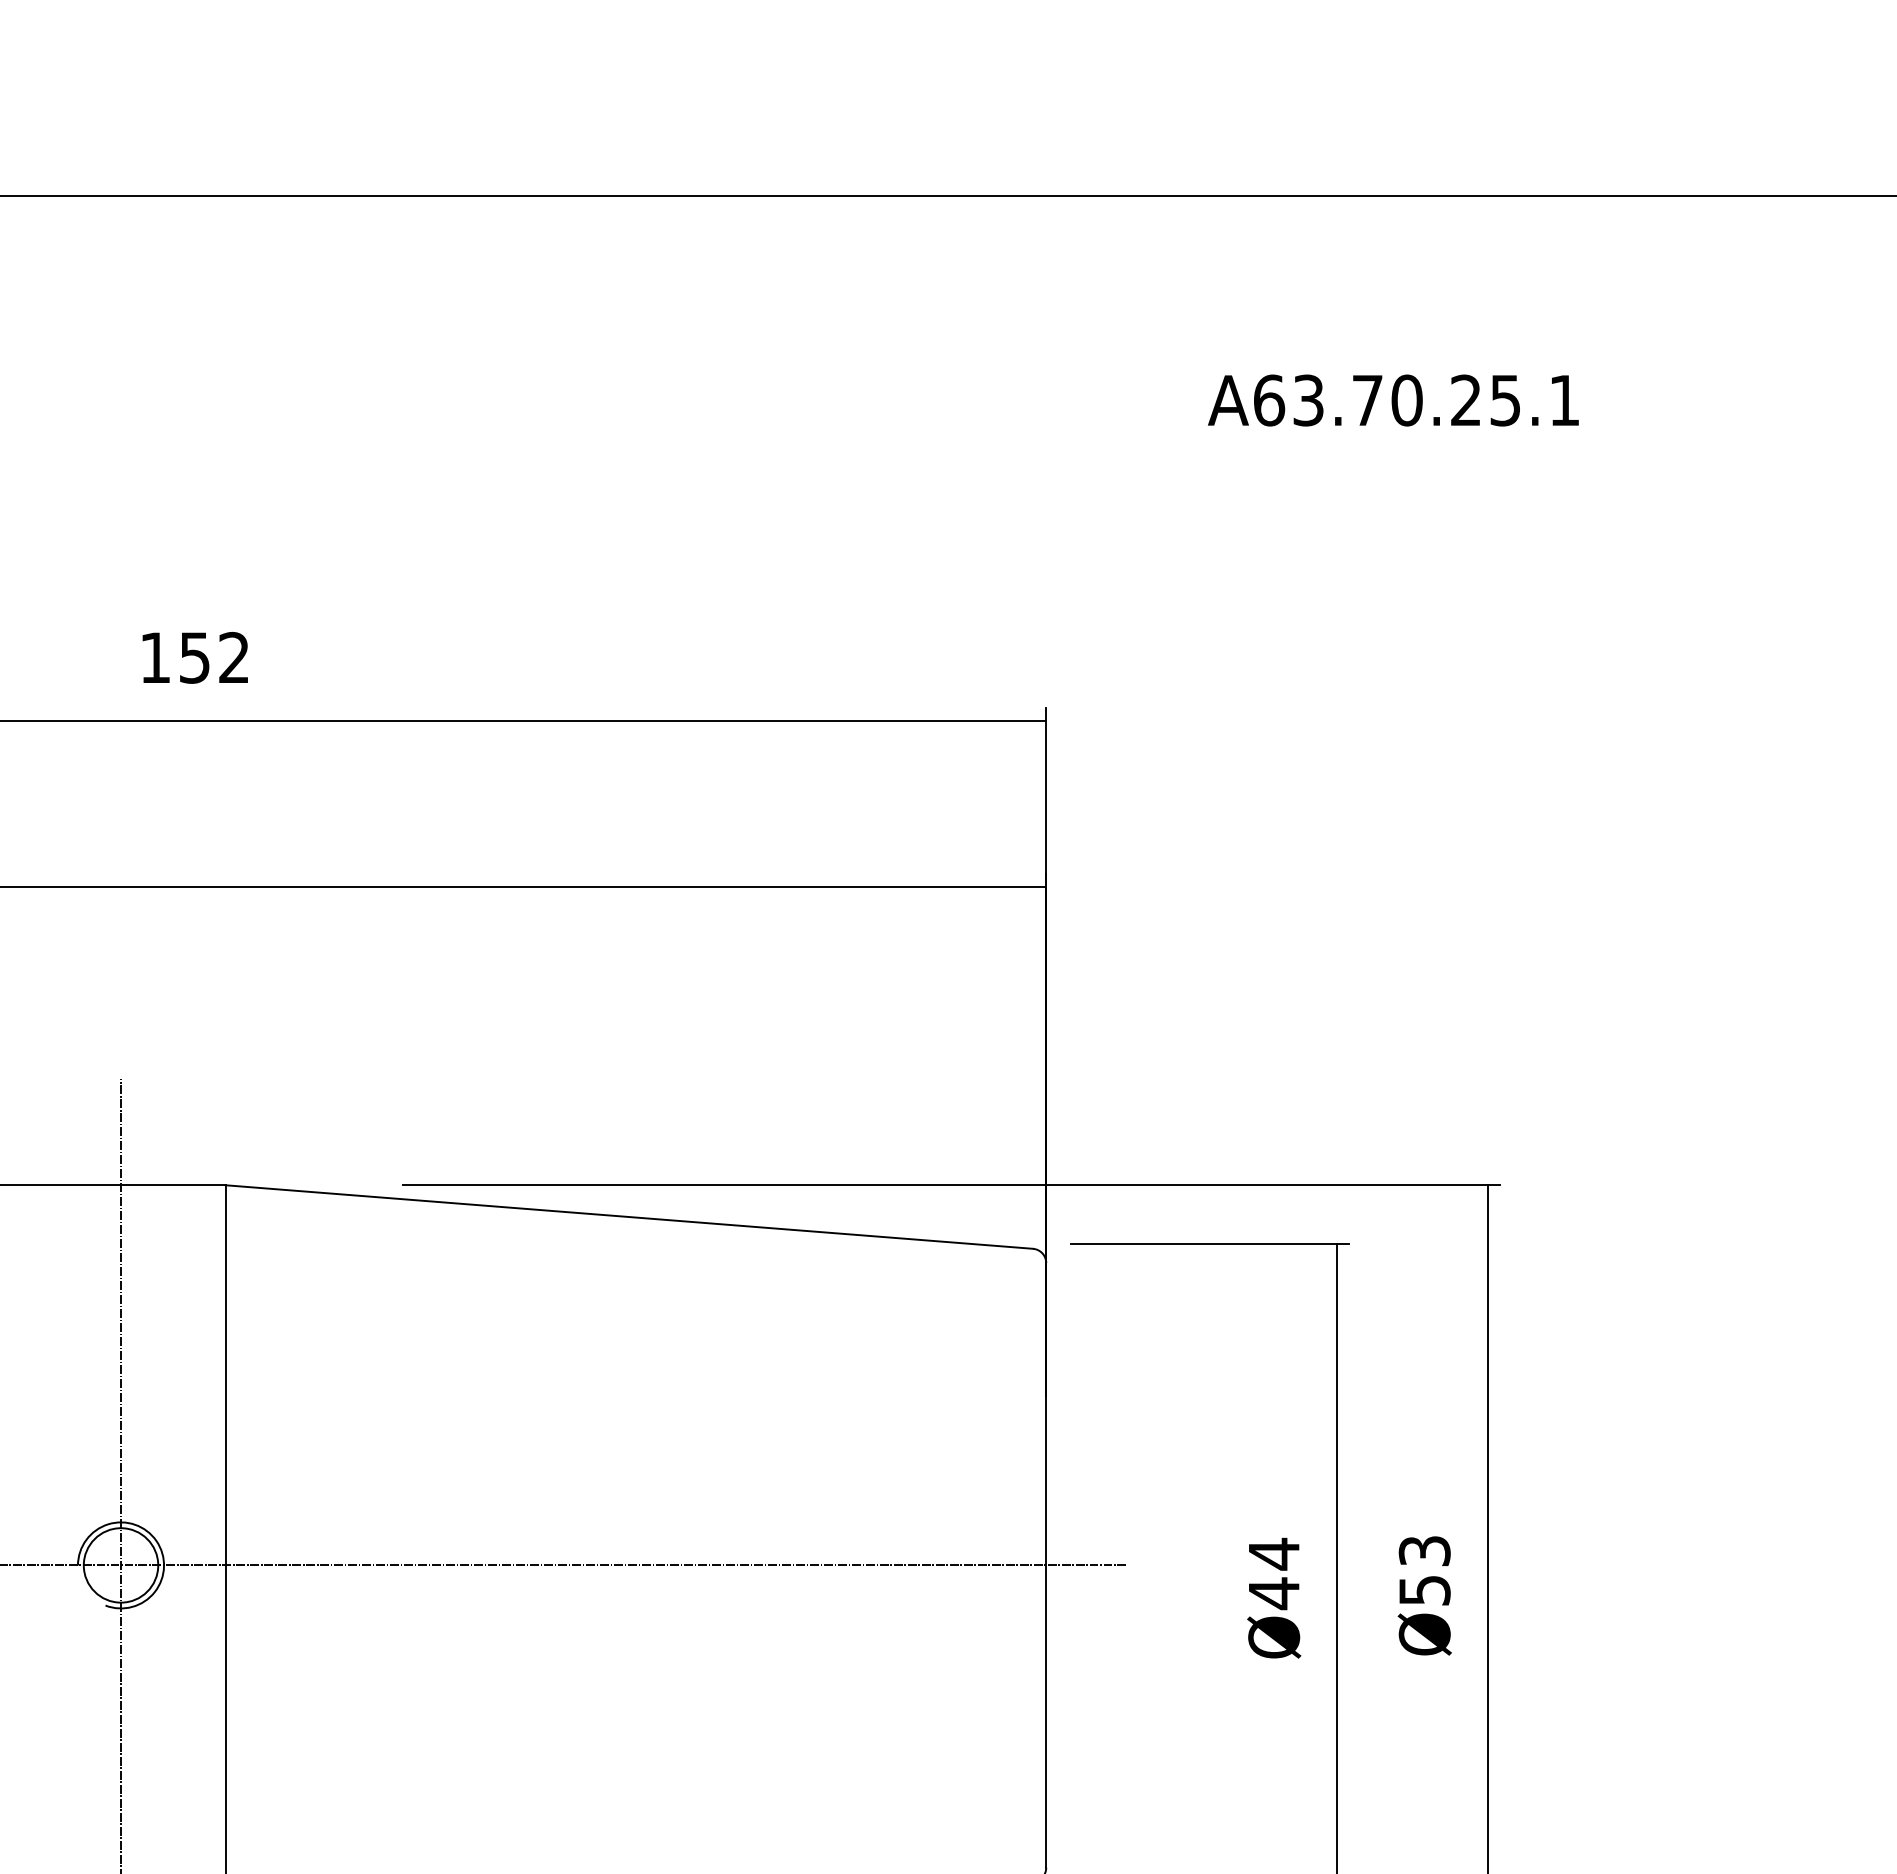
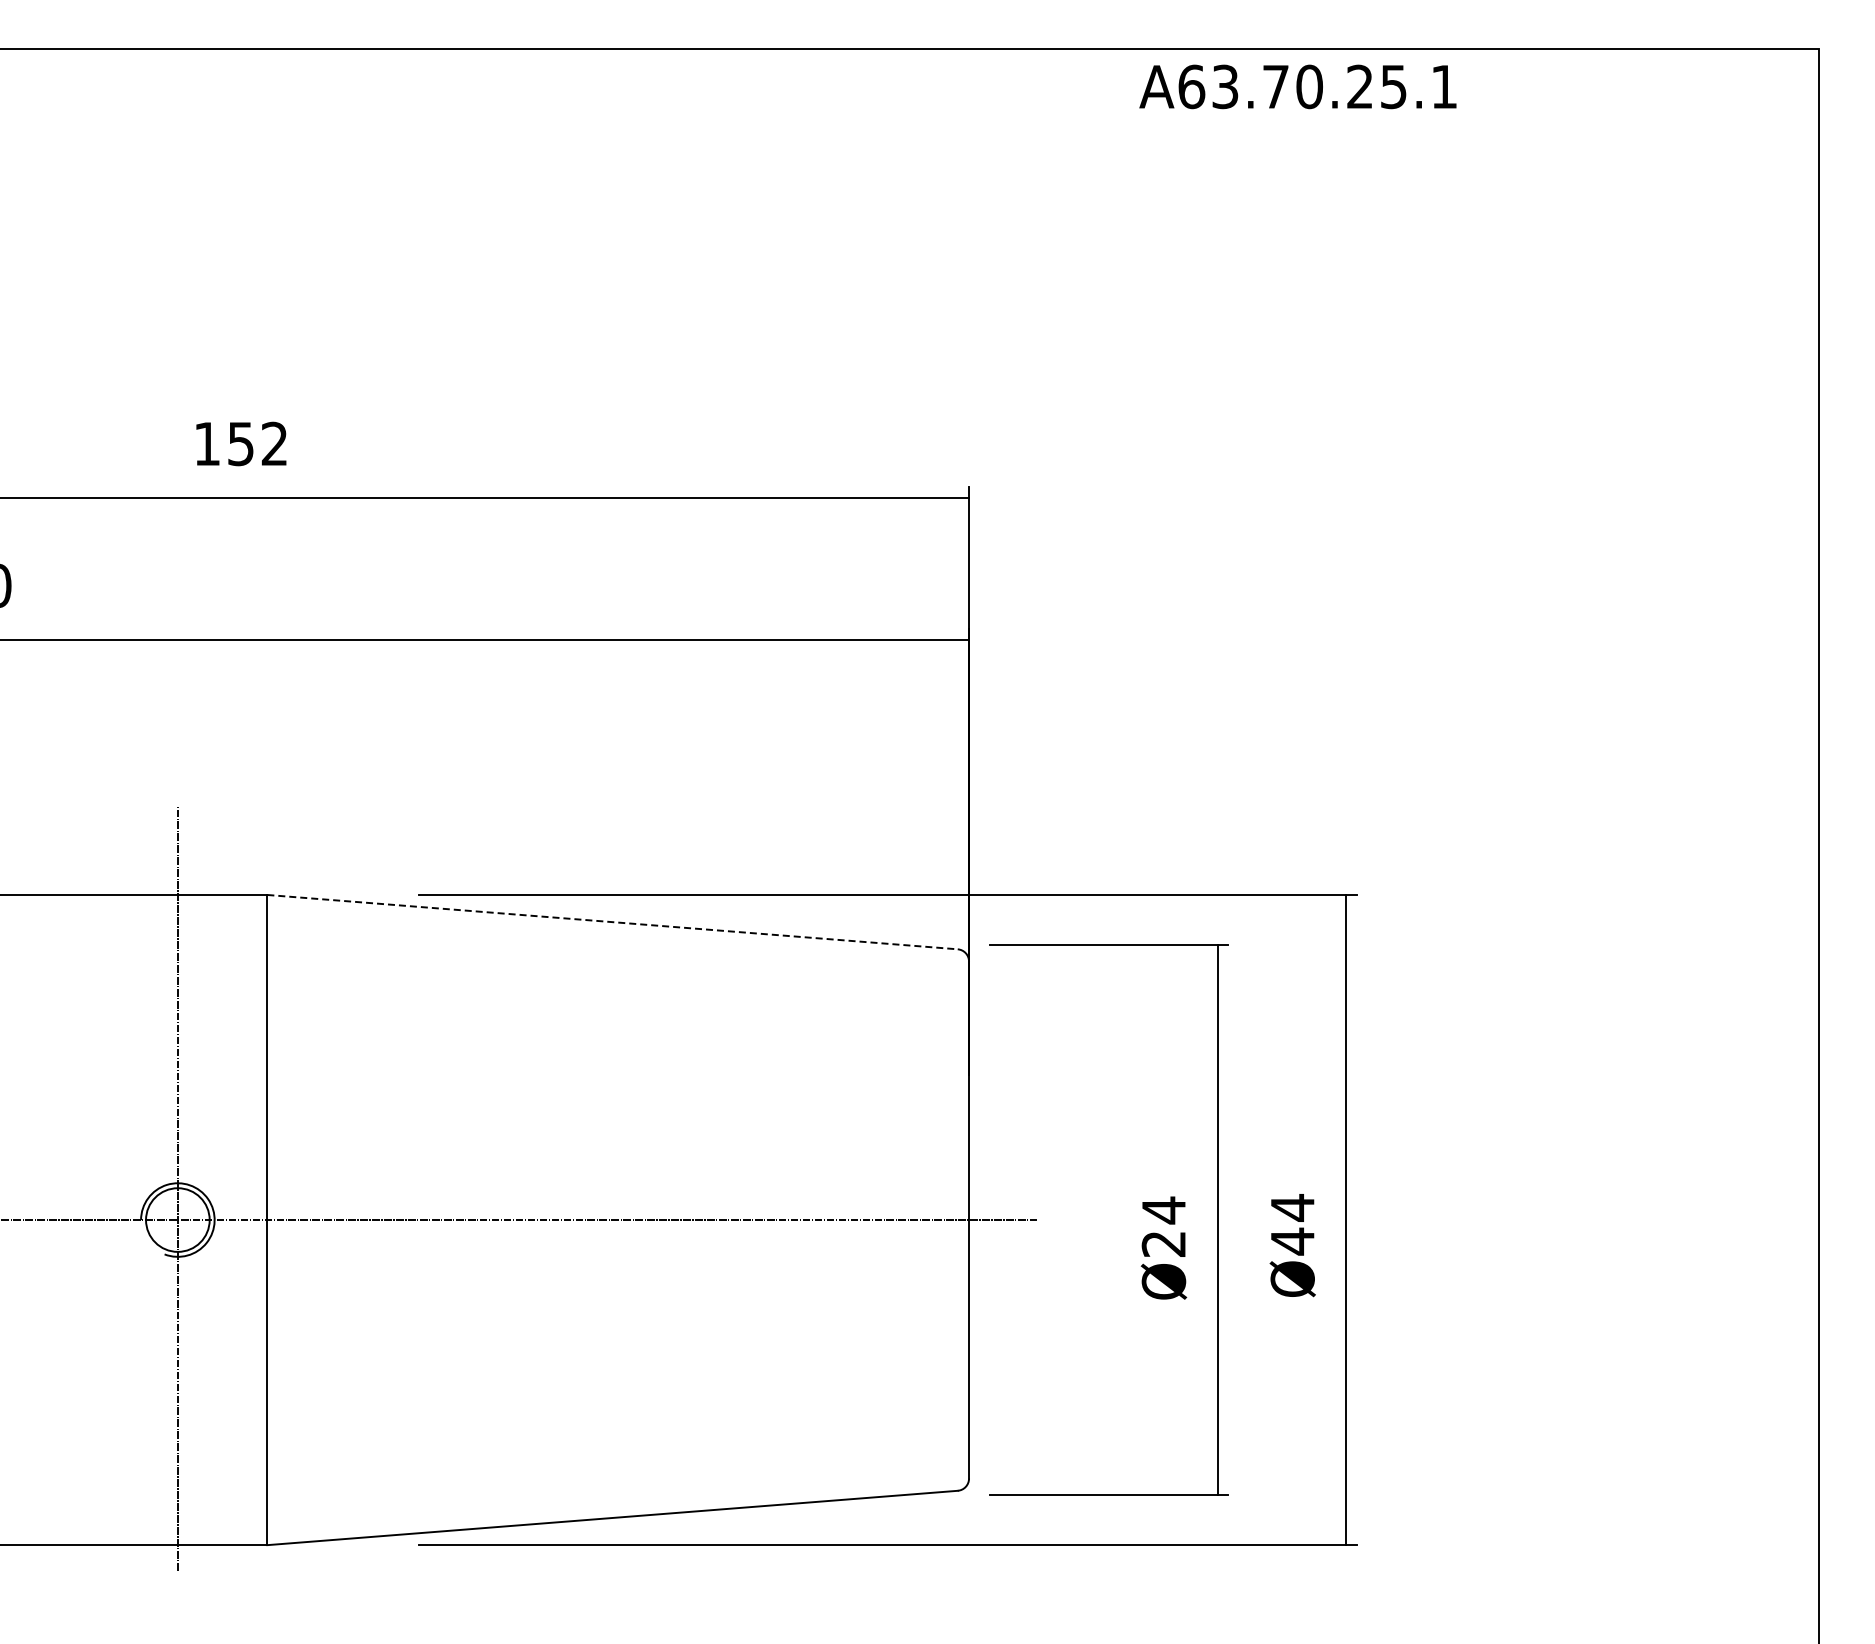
text: (1392, 400) -> (1297, 86), moved
line: (630, 1217) -> (613, 922), solid -> dashed
text: (1424, 1570) -> (1292, 1224), Ø53 -> Ø44
text: (1273, 1594) -> (1163, 1244), Ø44 -> Ø24

